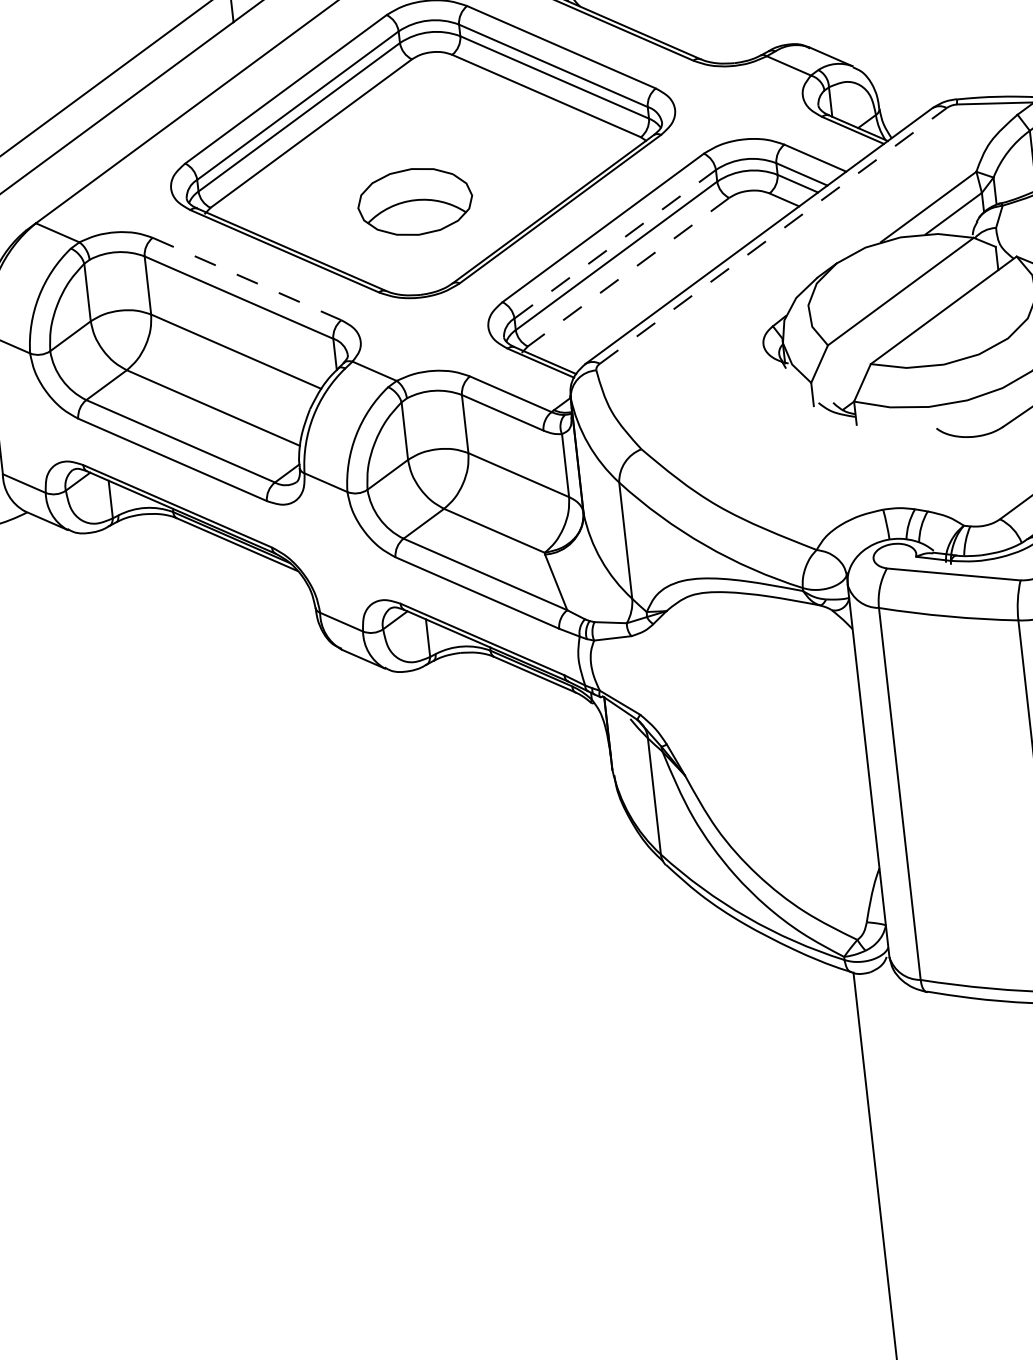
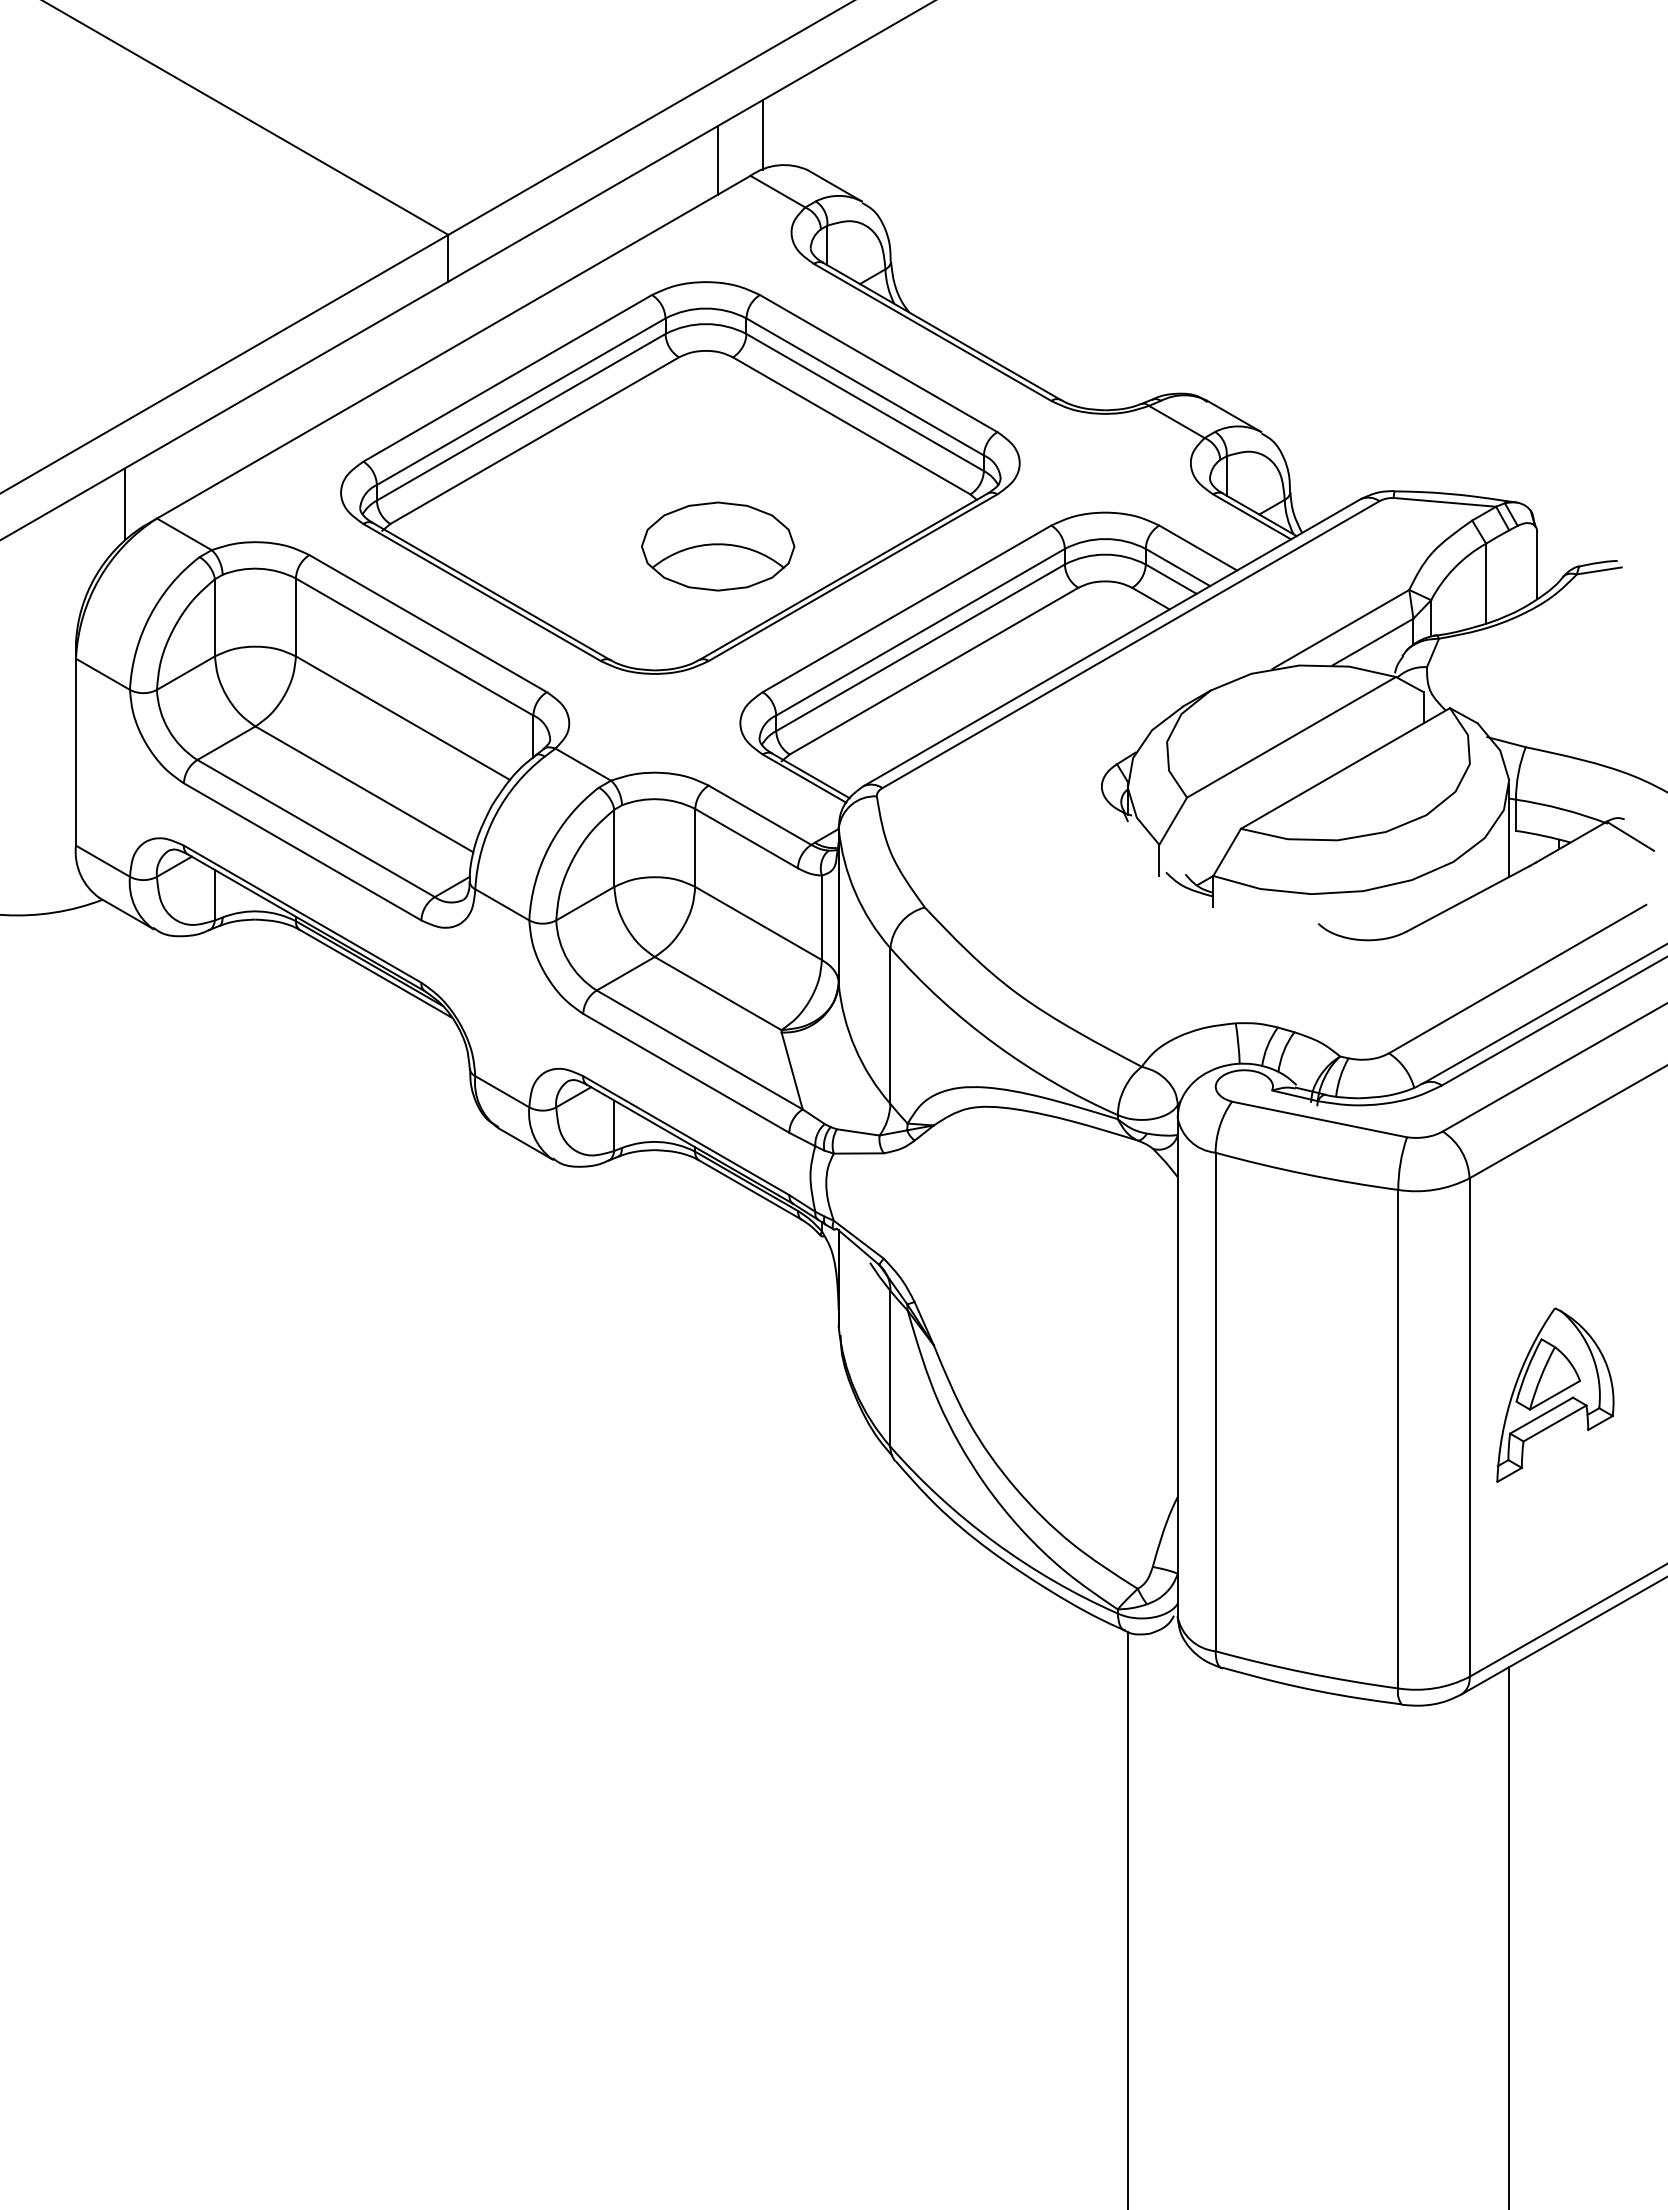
part: (415, 201) -> (718, 546), moved
line: (10, 215) -> (124, 504), added
line: (772, 235) -> (1130, 644), dashed -> solid
line: (615, 244) -> (920, 632), dashed -> solid
line: (628, 272) -> (934, 671), dashed -> solid
line: (247, 278) -> (428, 623), dashed -> solid

